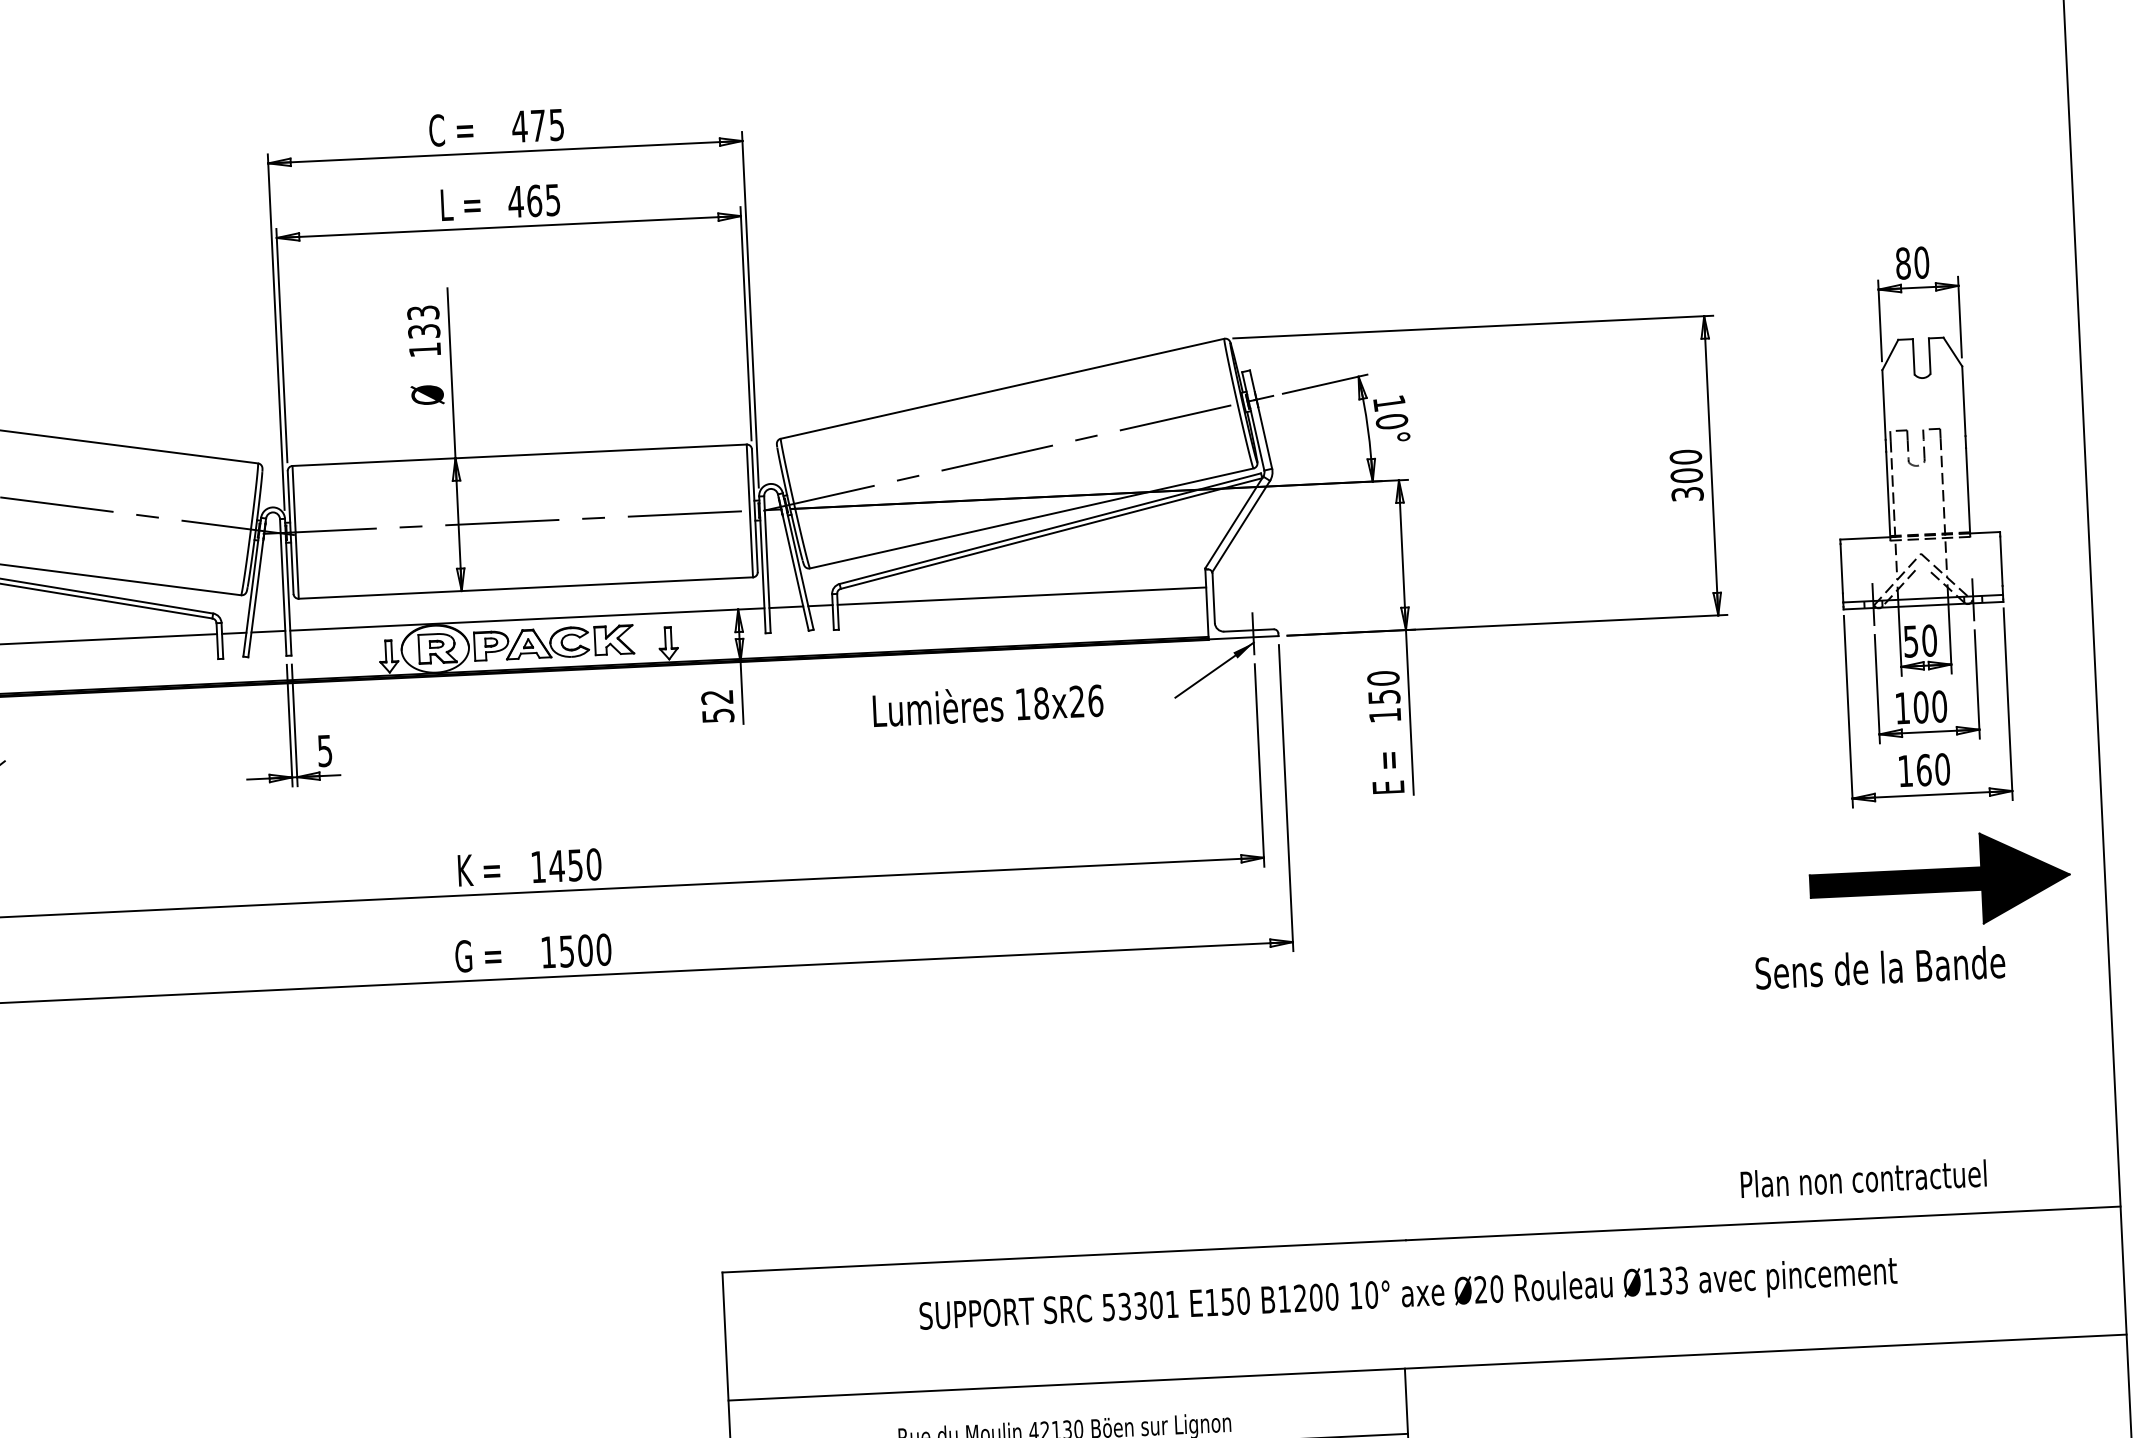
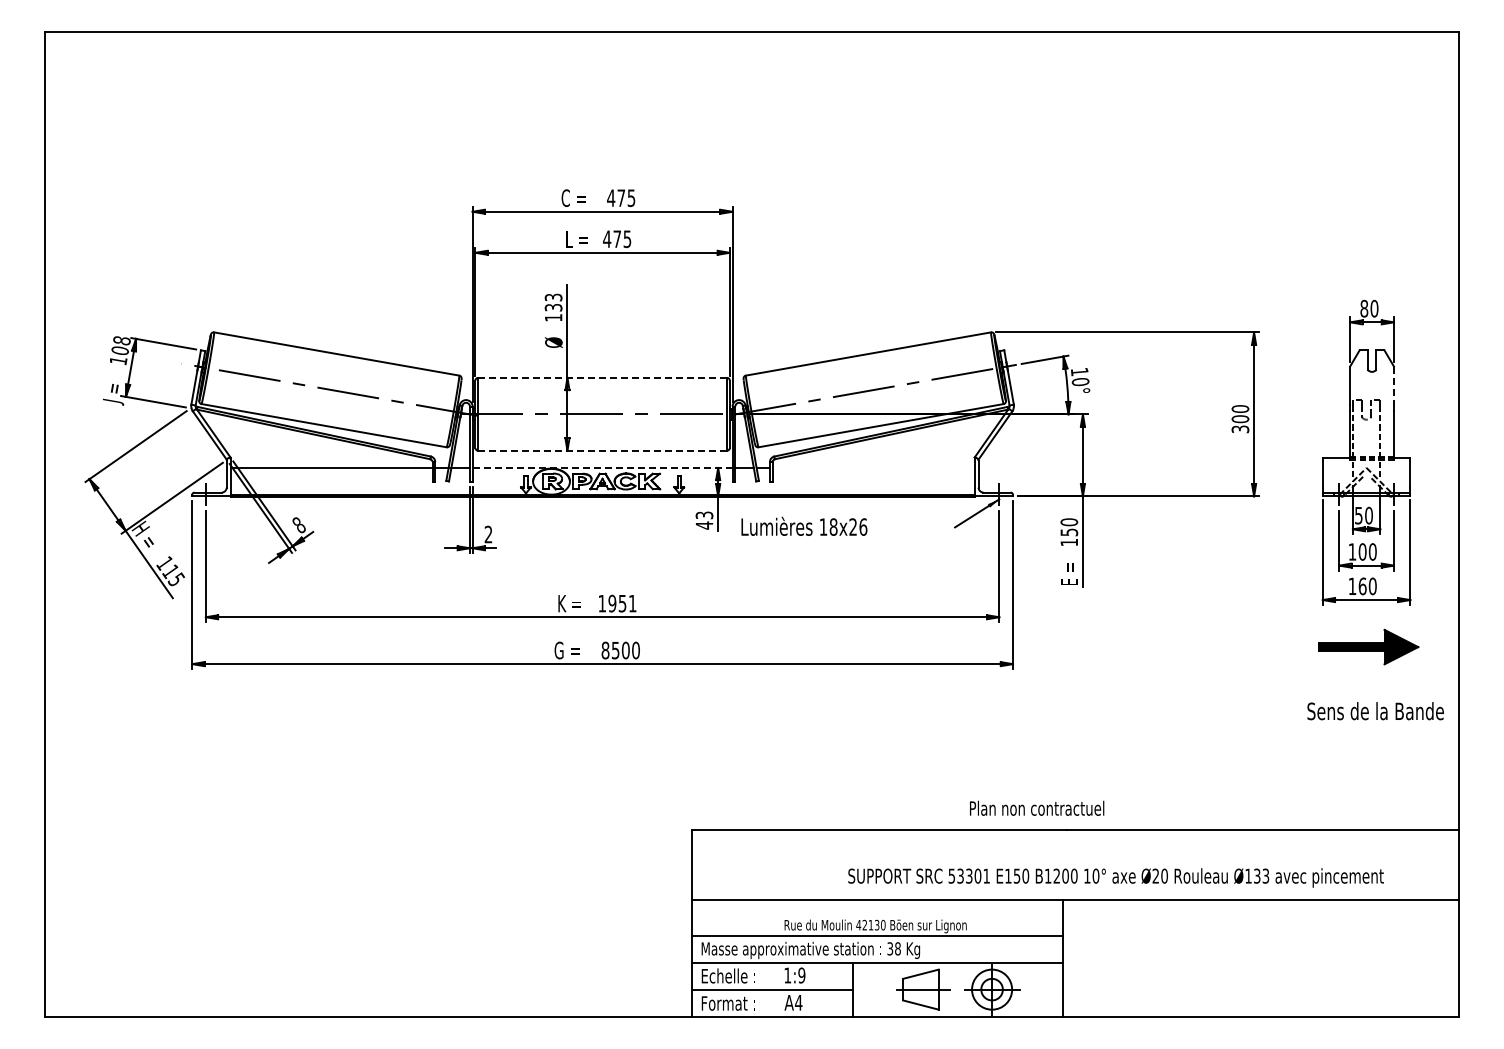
text: (534, 201) -> (617, 239), 465 -> 475
line: (1963, 402) -> (1393, 386), solid -> dashed
line: (519, 454) -> (602, 377), solid -> dashed
line: (527, 587) -> (603, 450), solid -> dashed
line: (1021, 595) -> (873, 467), removed
line: (527, 618) -> (602, 467), solid -> dashed
text: (988, 703) -> (804, 525), moved
text: (717, 706) -> (704, 520), 52 -> 43
text: (324, 750) -> (488, 534), 5 -> 2
text: (575, 865) -> (622, 603), 1450 -> 1951
part: (1939, 879) -> (1368, 646), size x0.7
text: (548, 952) -> (605, 650), 1500 -> 8500
text: (1880, 968) -> (1375, 711), moved
text: (1864, 1177) -> (1037, 807), moved
text: (1407, 1295) -> (1115, 877), moved

